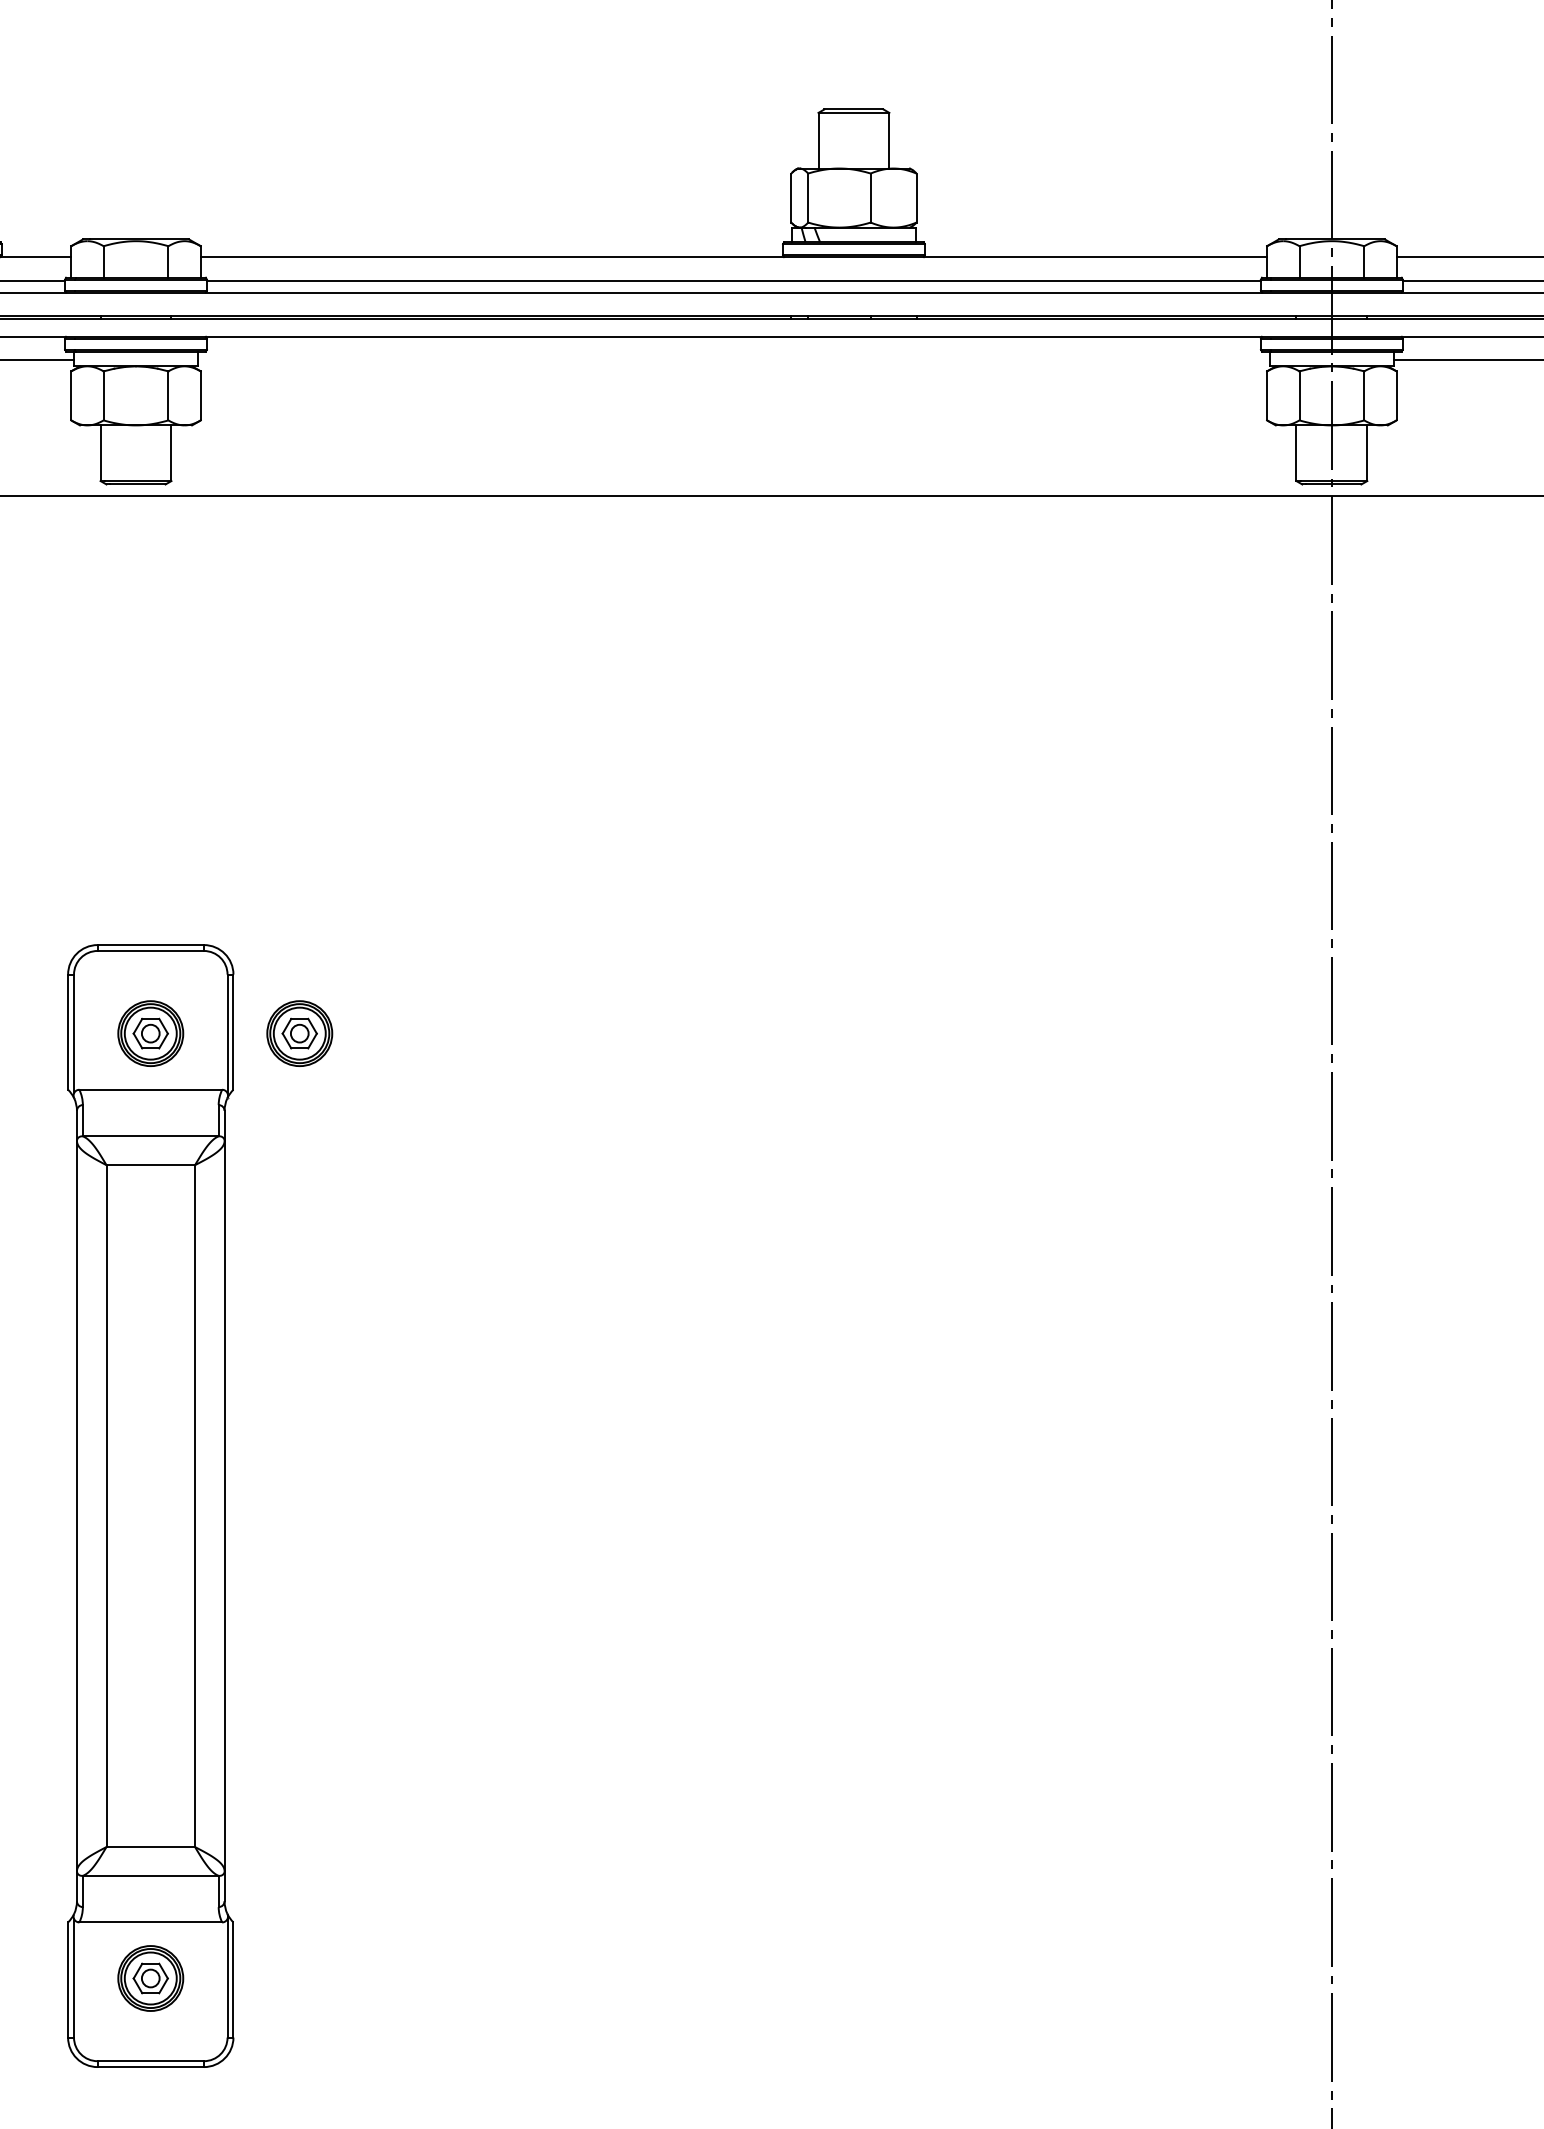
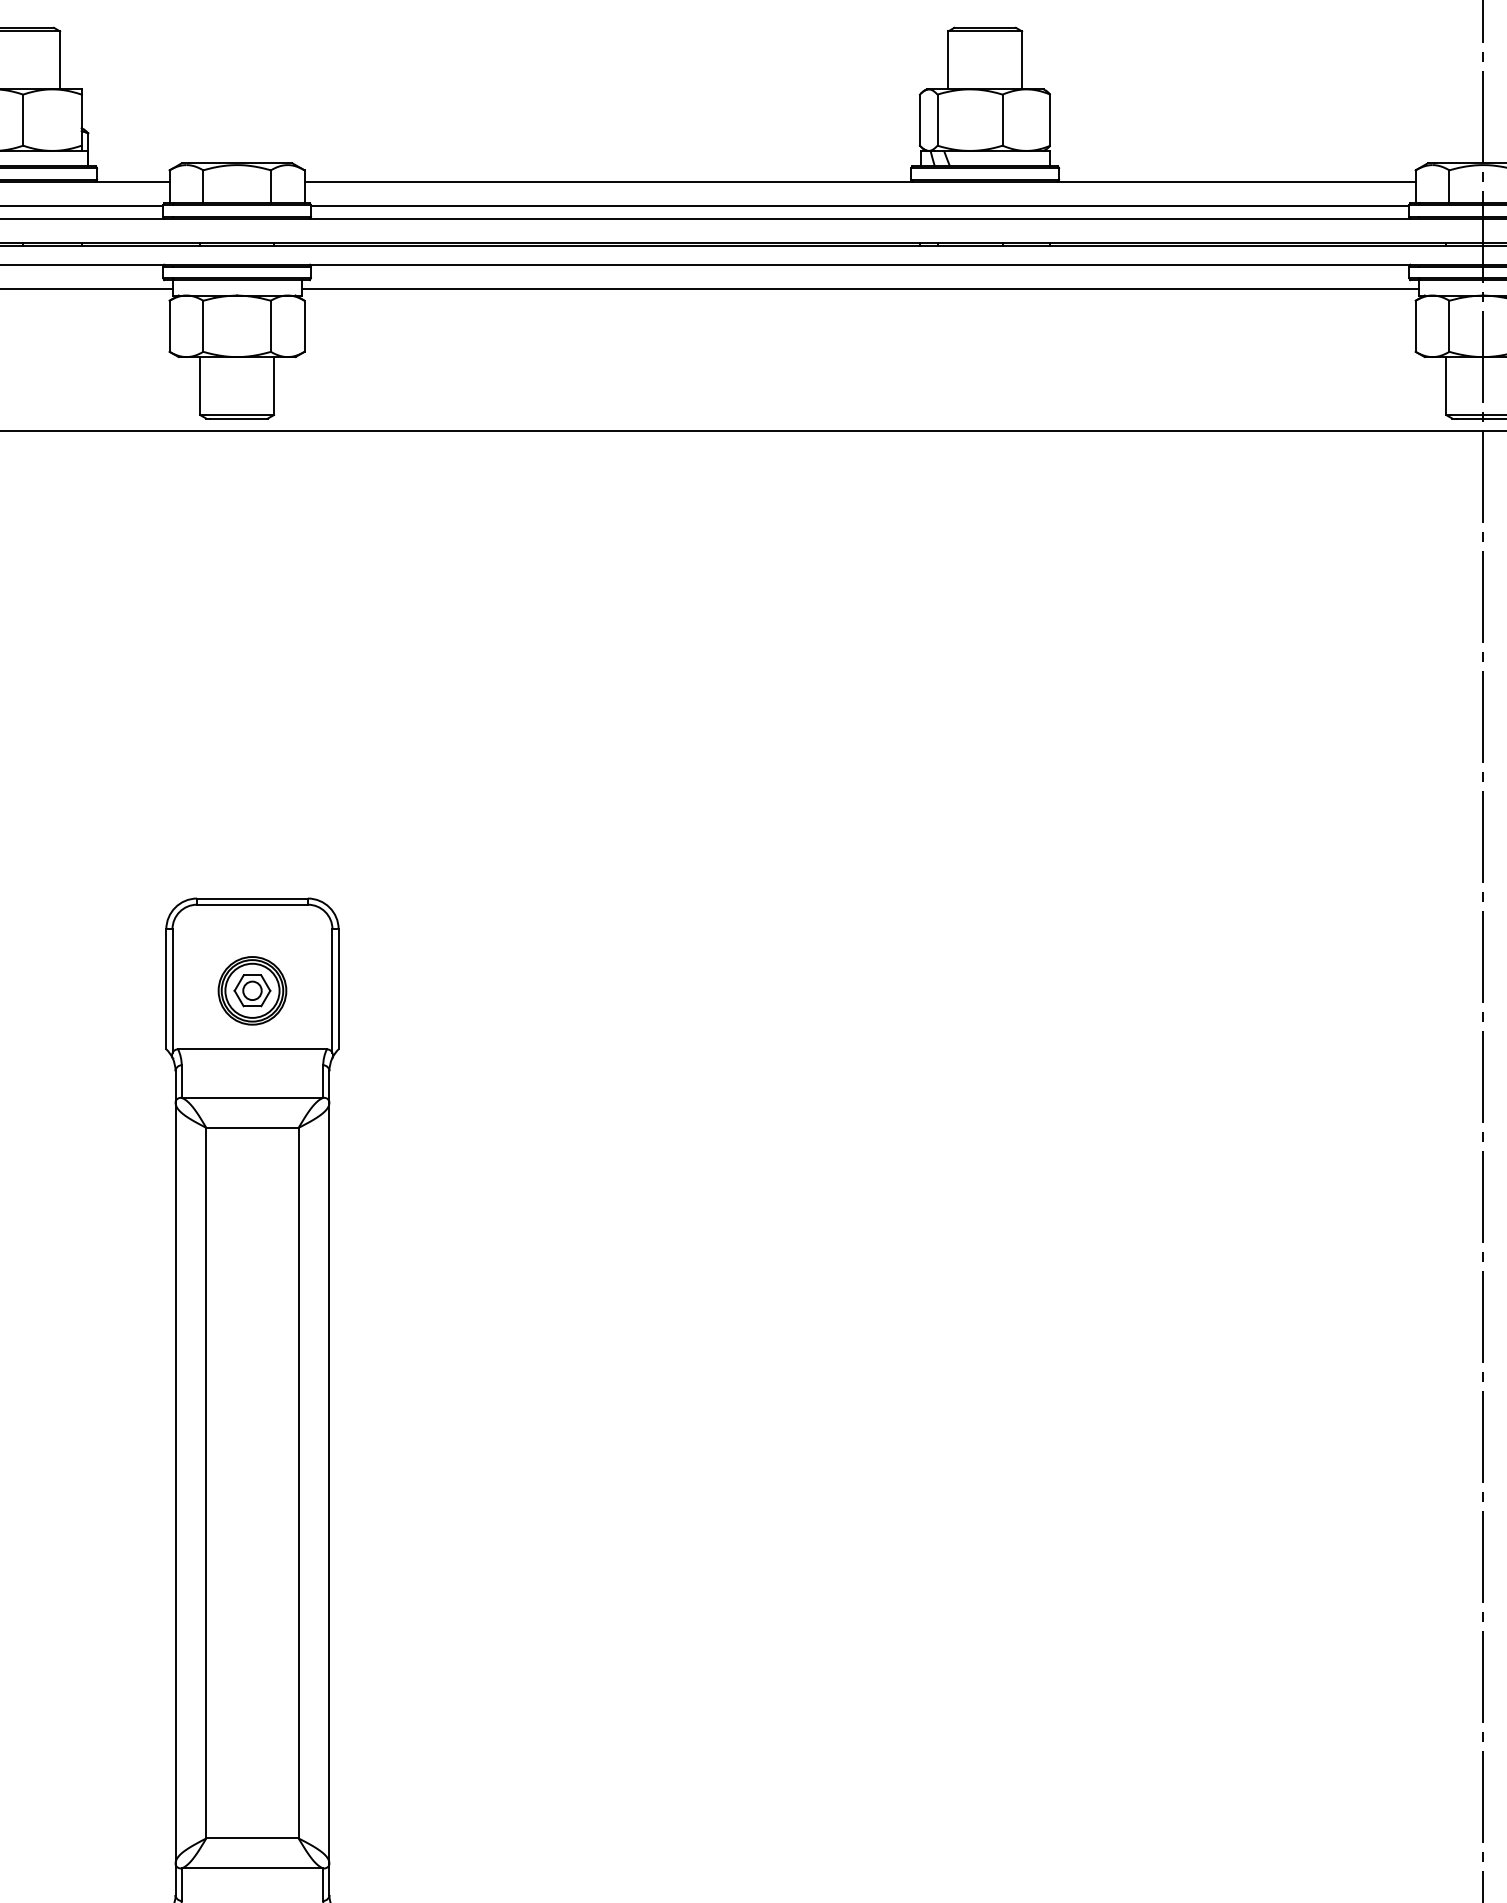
line: (733, 360) -> (859, 289), added
part: (299, 1033) -> (407, 990), removed

